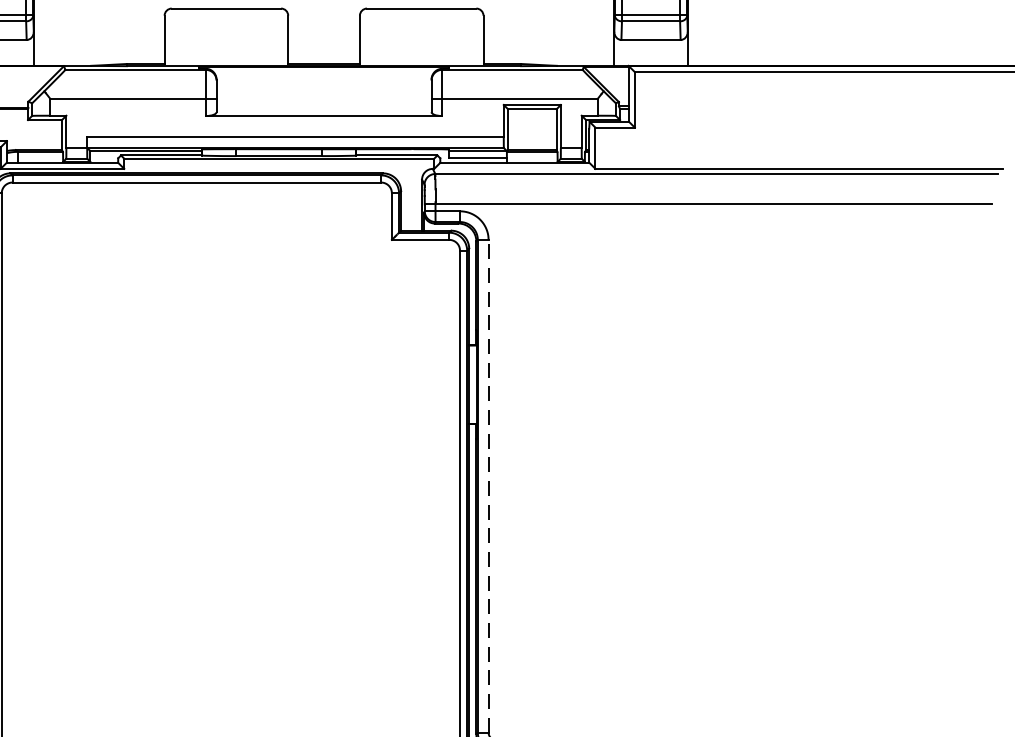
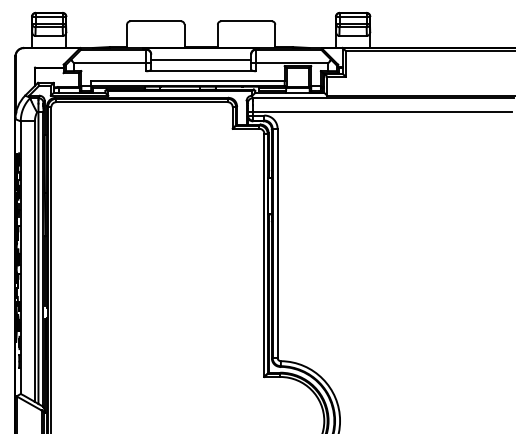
line: (324, 90) -> (201, 59), added
line: (488, 484) -> (277, 242), dashed -> solid

